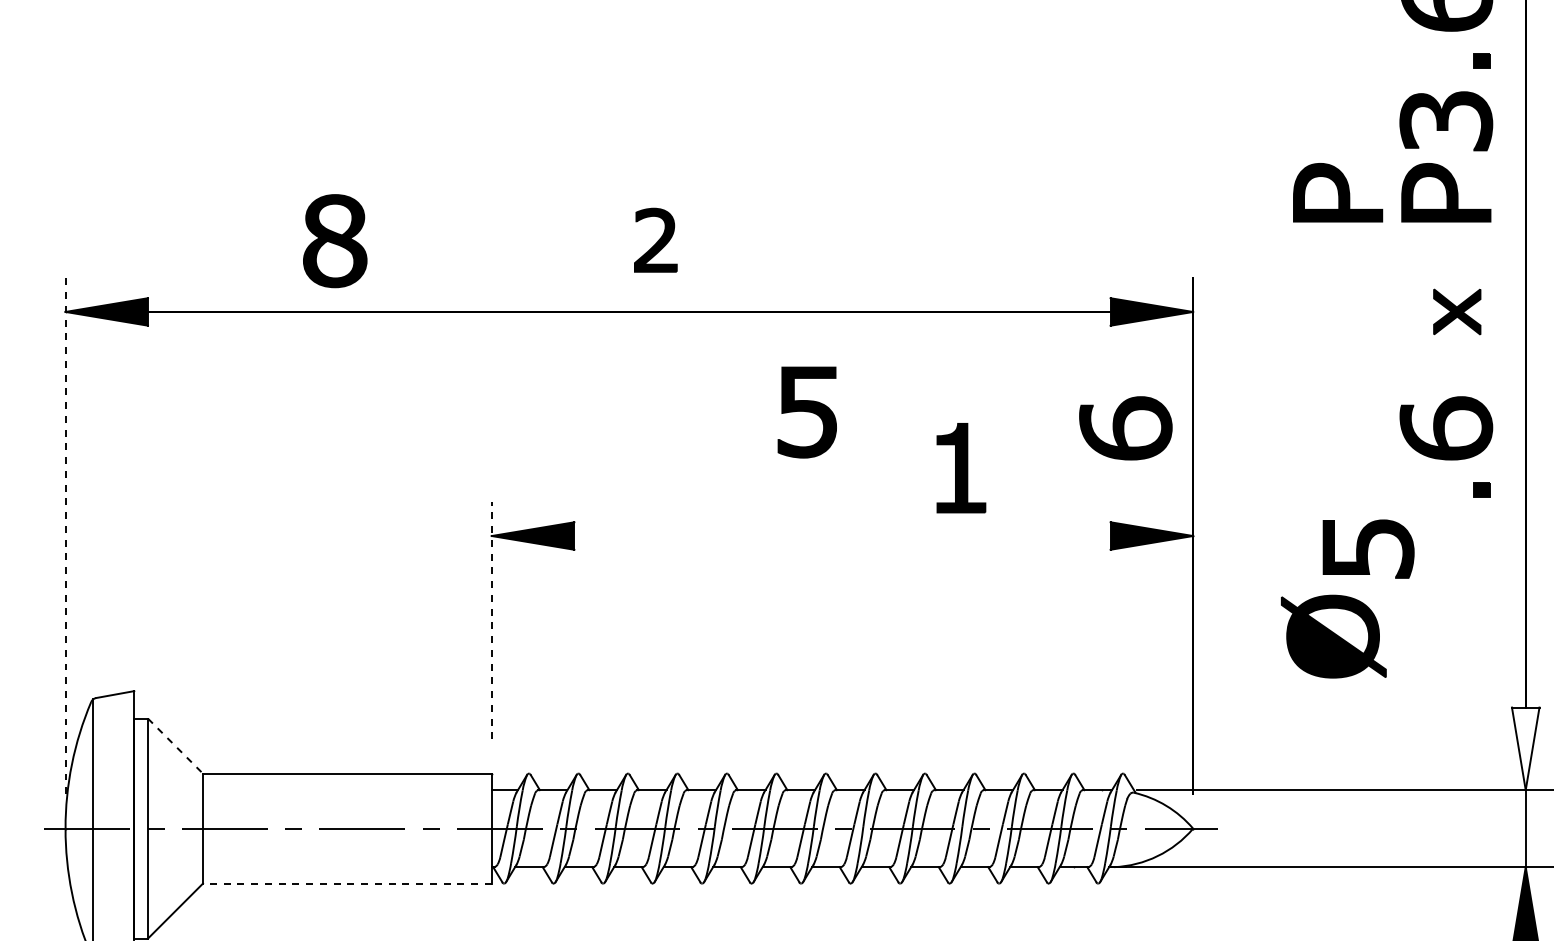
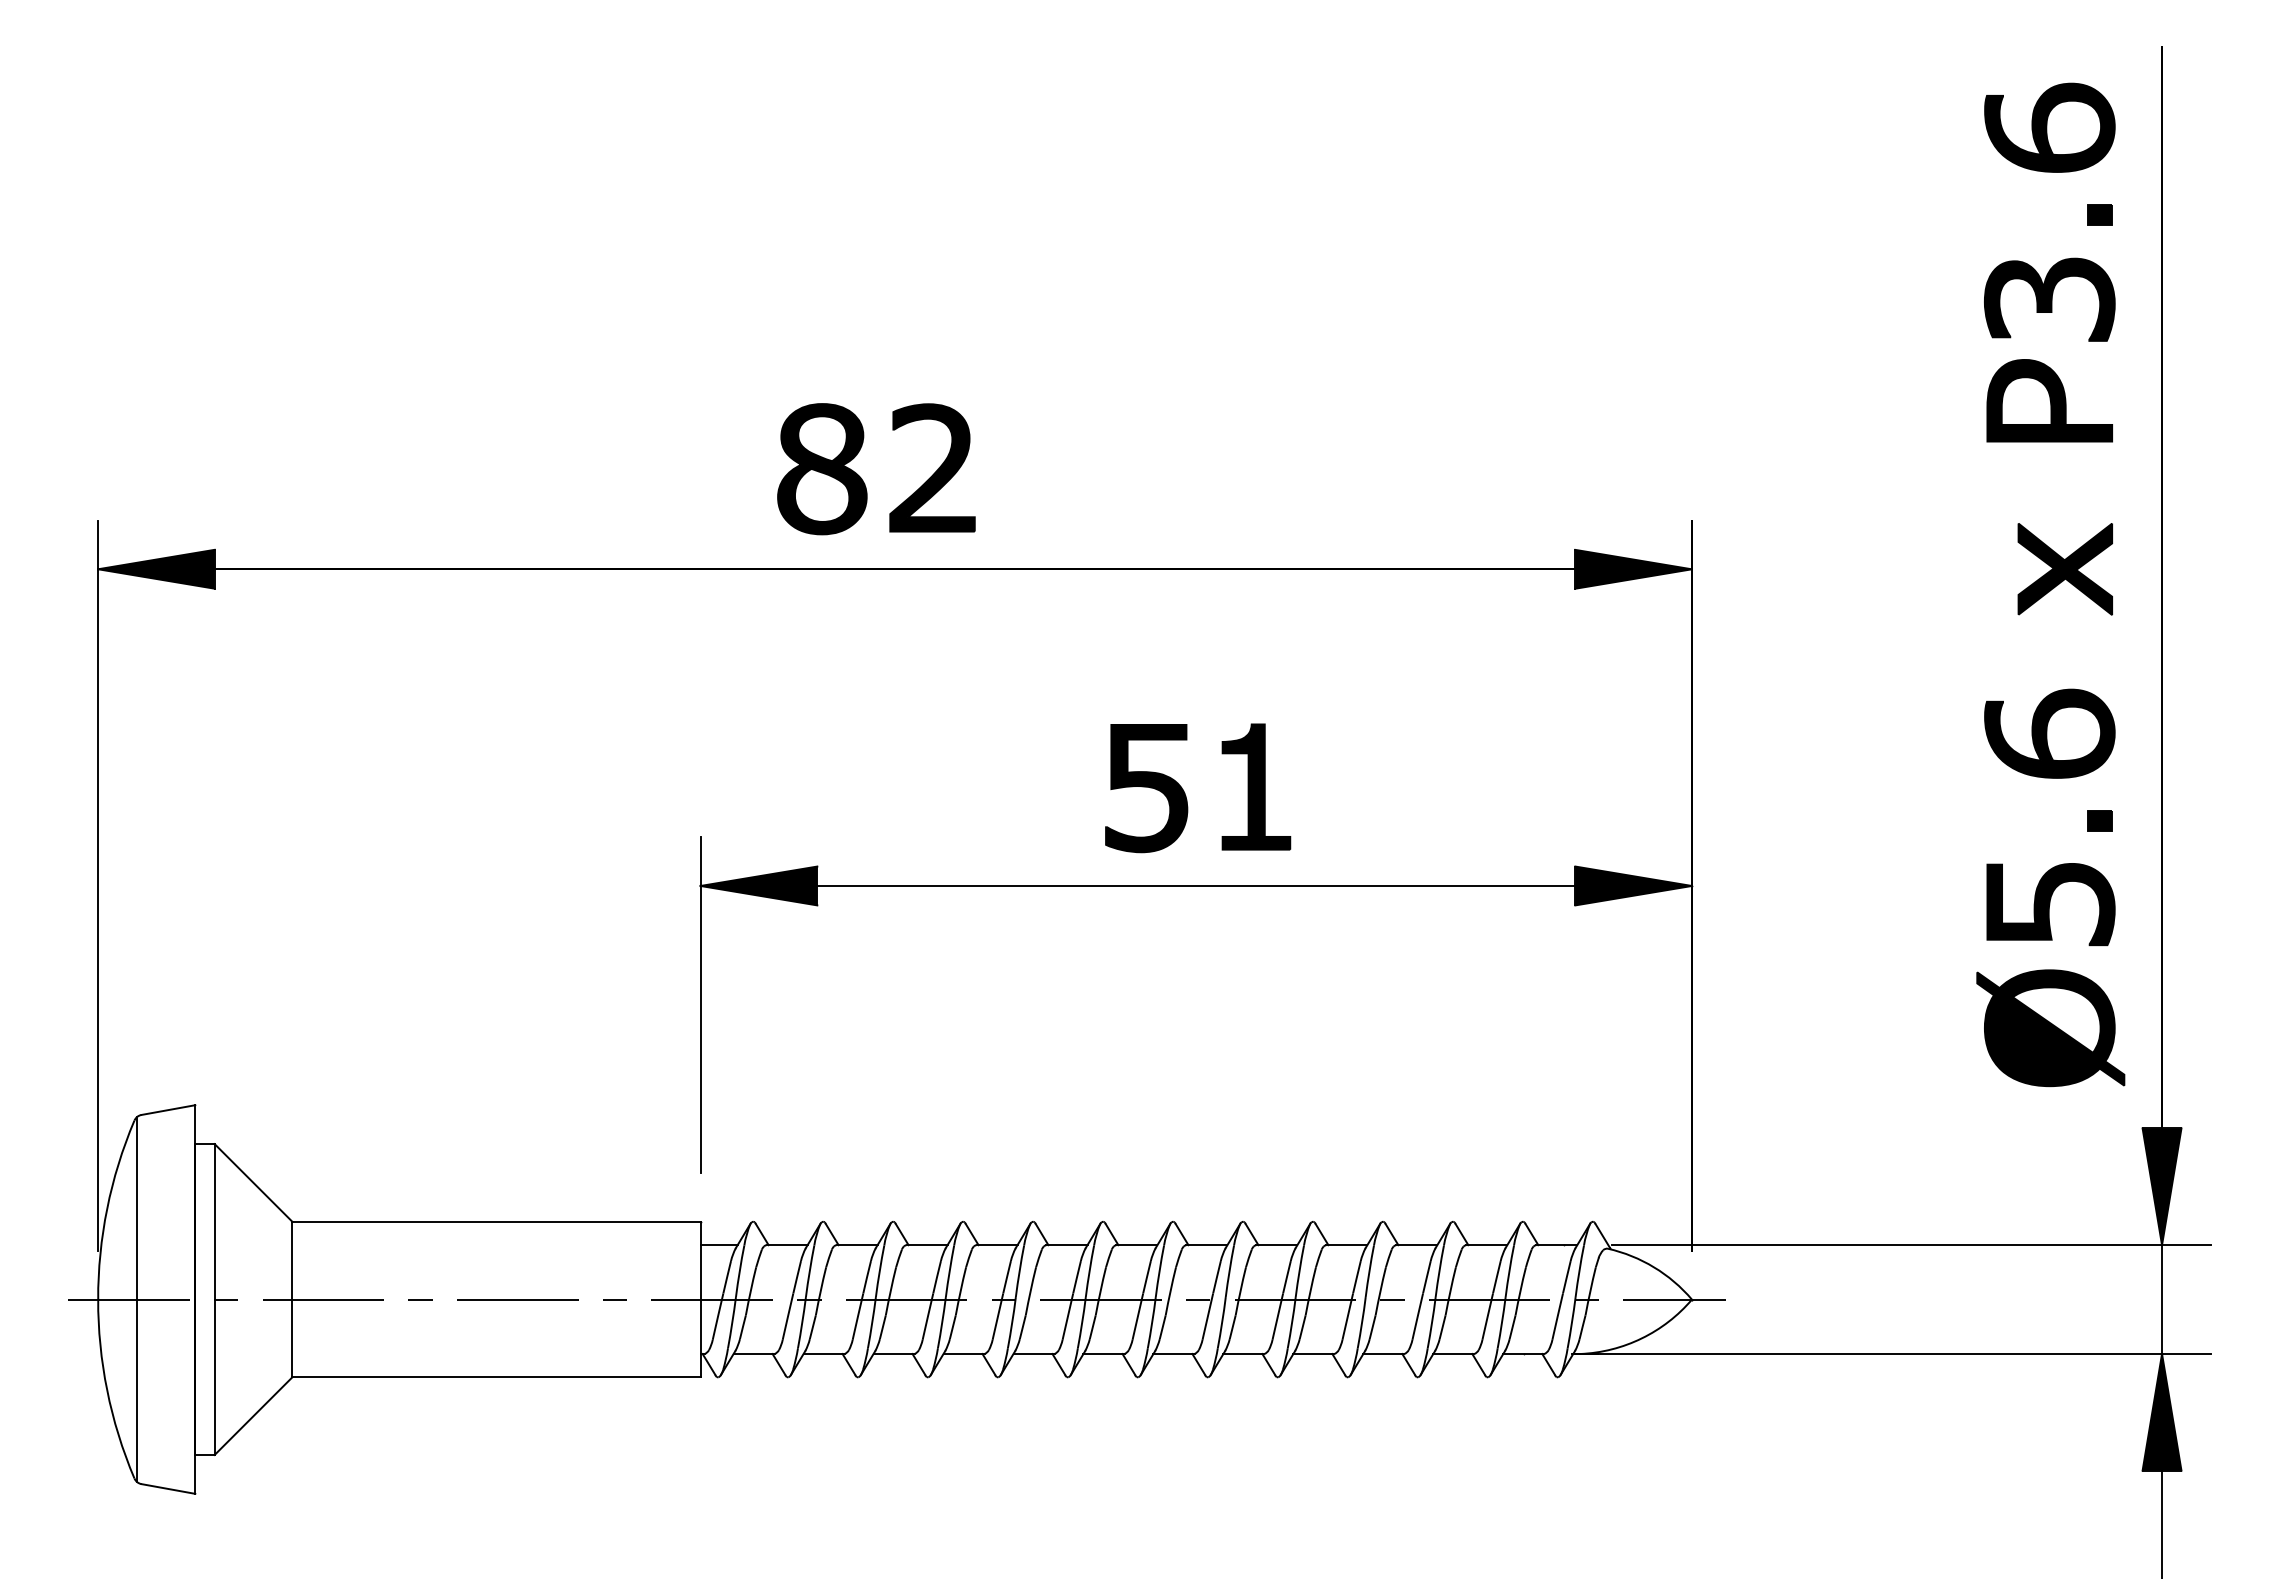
part: (1337, 192) -> (1896, 400), removed
part: (655, 239) -> (932, 467), size x1.43
part: (335, 241) -> (822, 469), moved
part: (1456, 312) -> (2064, 569), size x1.43
part: (807, 412) -> (1146, 788), moved
part: (1125, 428) -> (1596, 733), removed
part: (961, 467) -> (1256, 786), moved
line: (65, 535) -> (98, 885), dashed -> solid
line: (842, 535) -> (1196, 885), added
part: (1368, 549) -> (2050, 904), moved
line: (491, 620) -> (700, 1005), dashed -> solid
part: (1333, 636) -> (2050, 1028), moved
line: (175, 745) -> (253, 1182), dashed -> solid
fill: (1525, 748) -> (2161, 1186), added
line: (347, 883) -> (496, 1377), dashed -> solid

